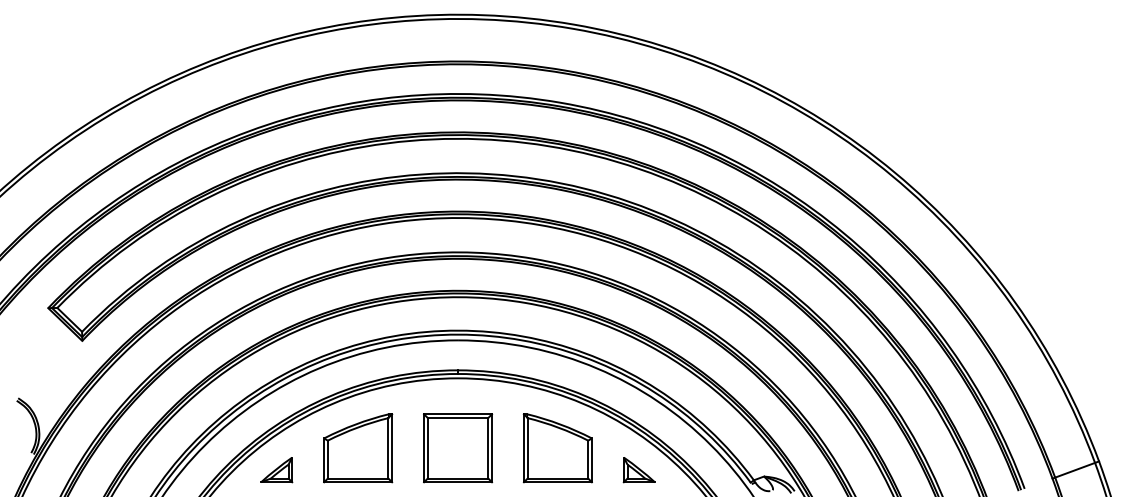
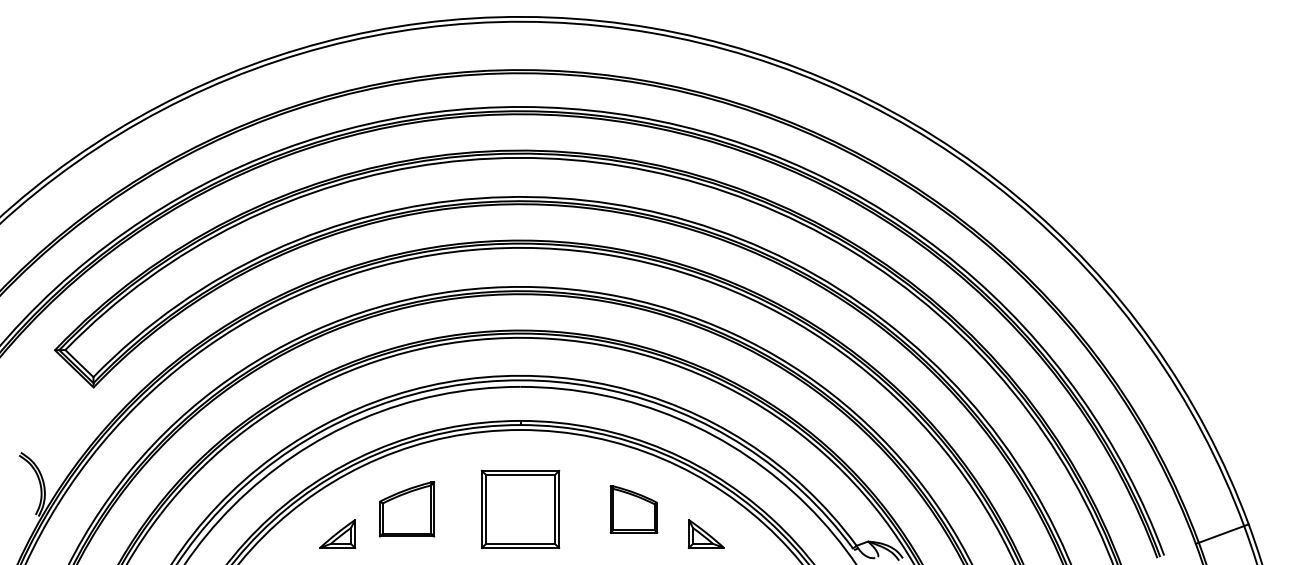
part: (357, 448) -> (406, 509), size x0.7
part: (557, 448) -> (633, 509), size x0.6
part: (639, 469) -> (706, 533), moved
part: (276, 470) -> (337, 534), moved

